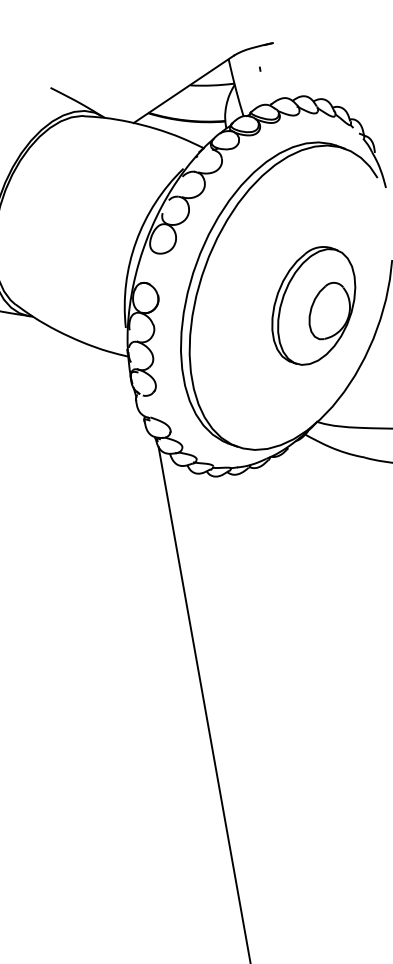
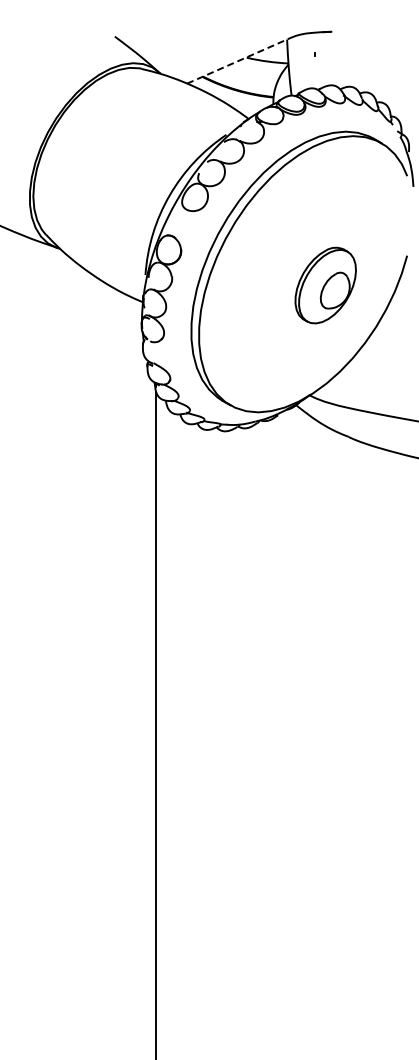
line: (183, 89) -> (239, 60), solid -> dashed
part: (313, 305) -> (325, 285), size x0.7

